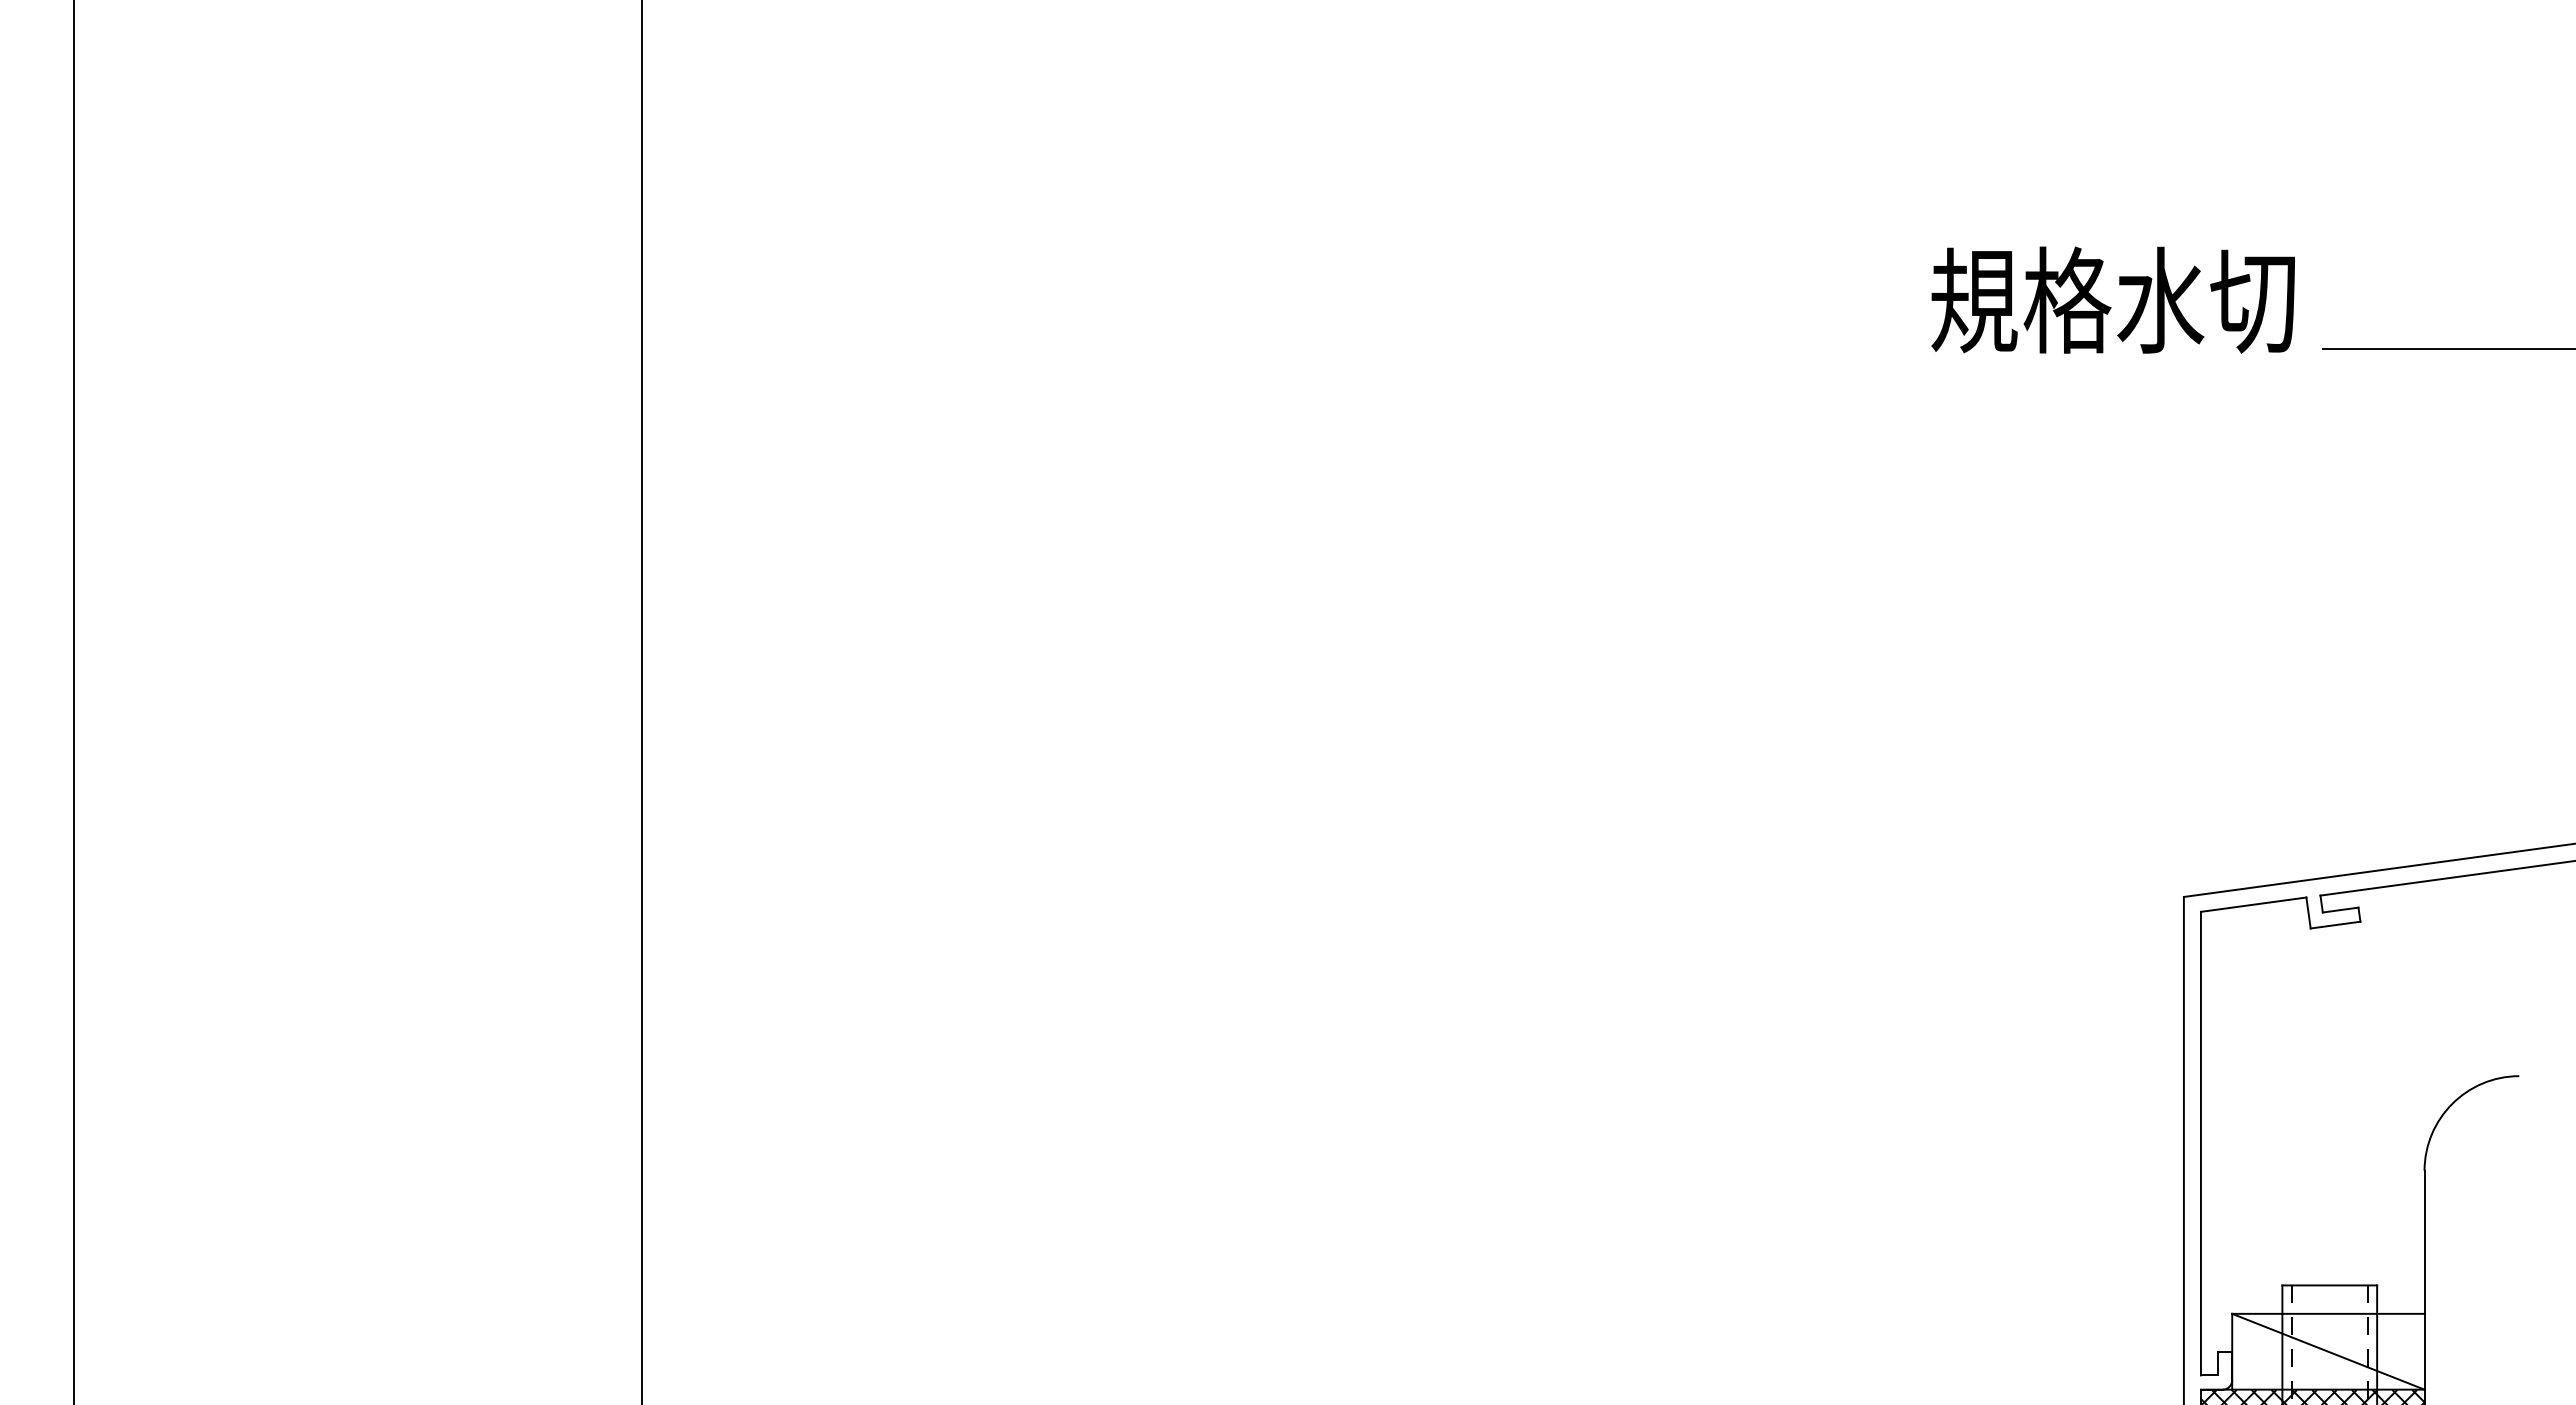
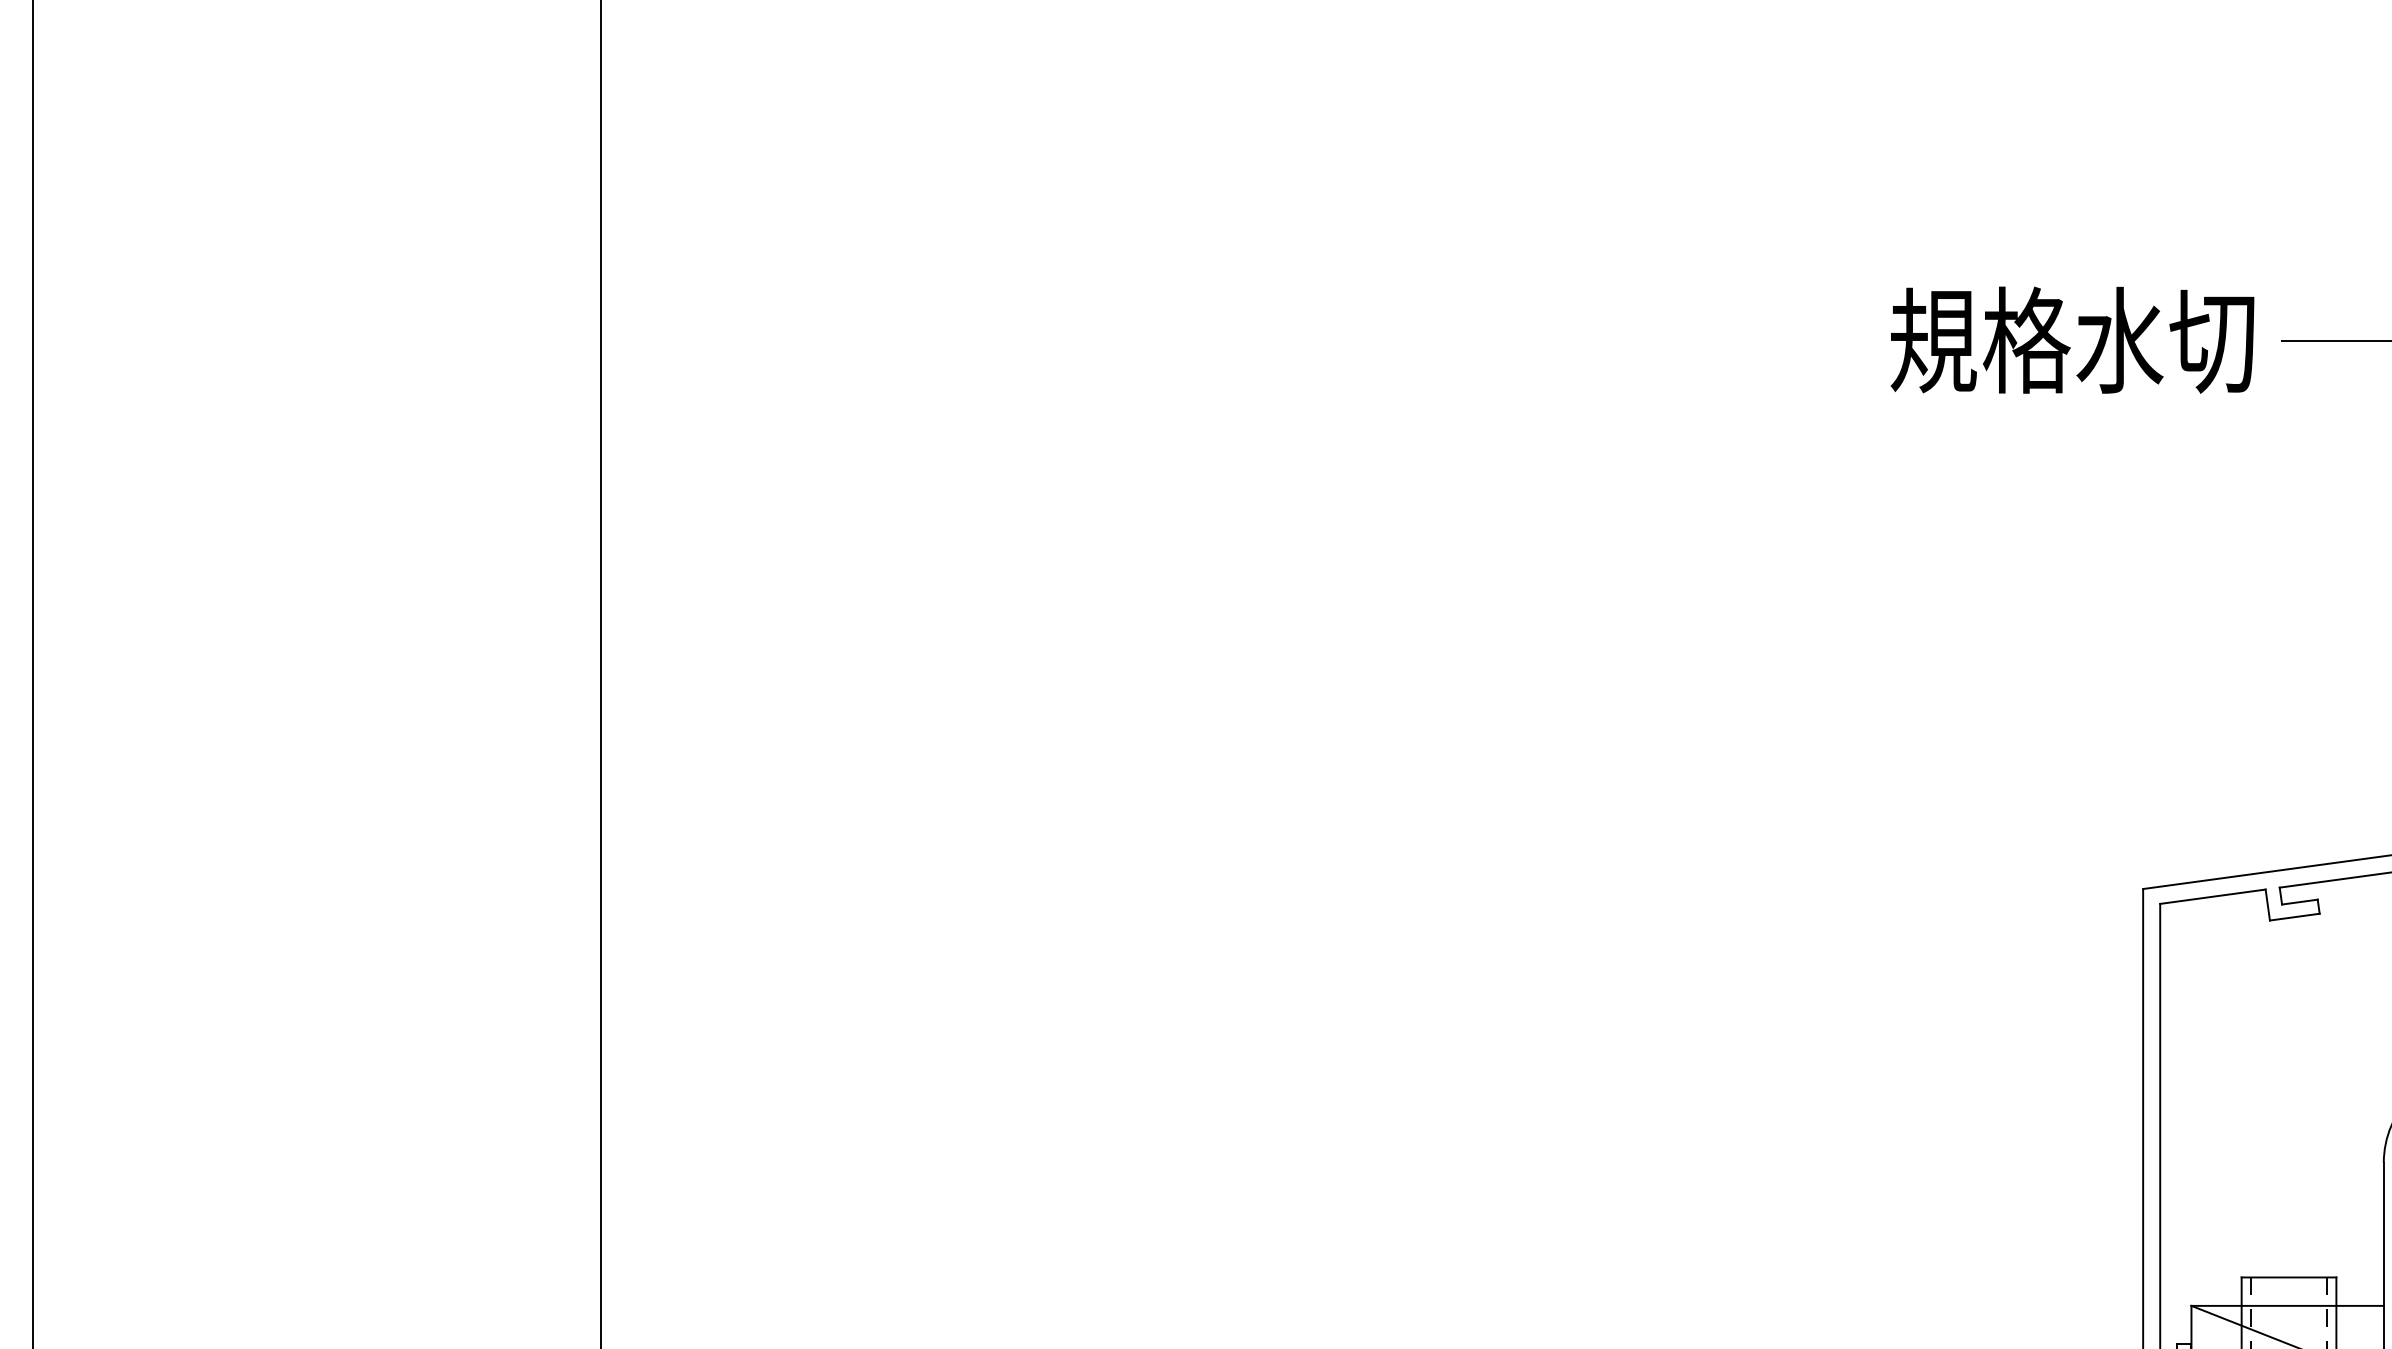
text: (2112, 299) -> (2071, 339), moved

